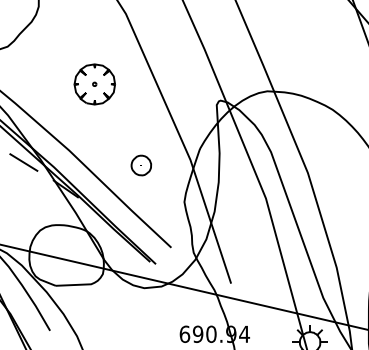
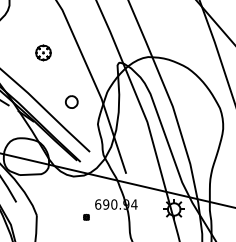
part: (94, 83) -> (43, 52), size x0.6

